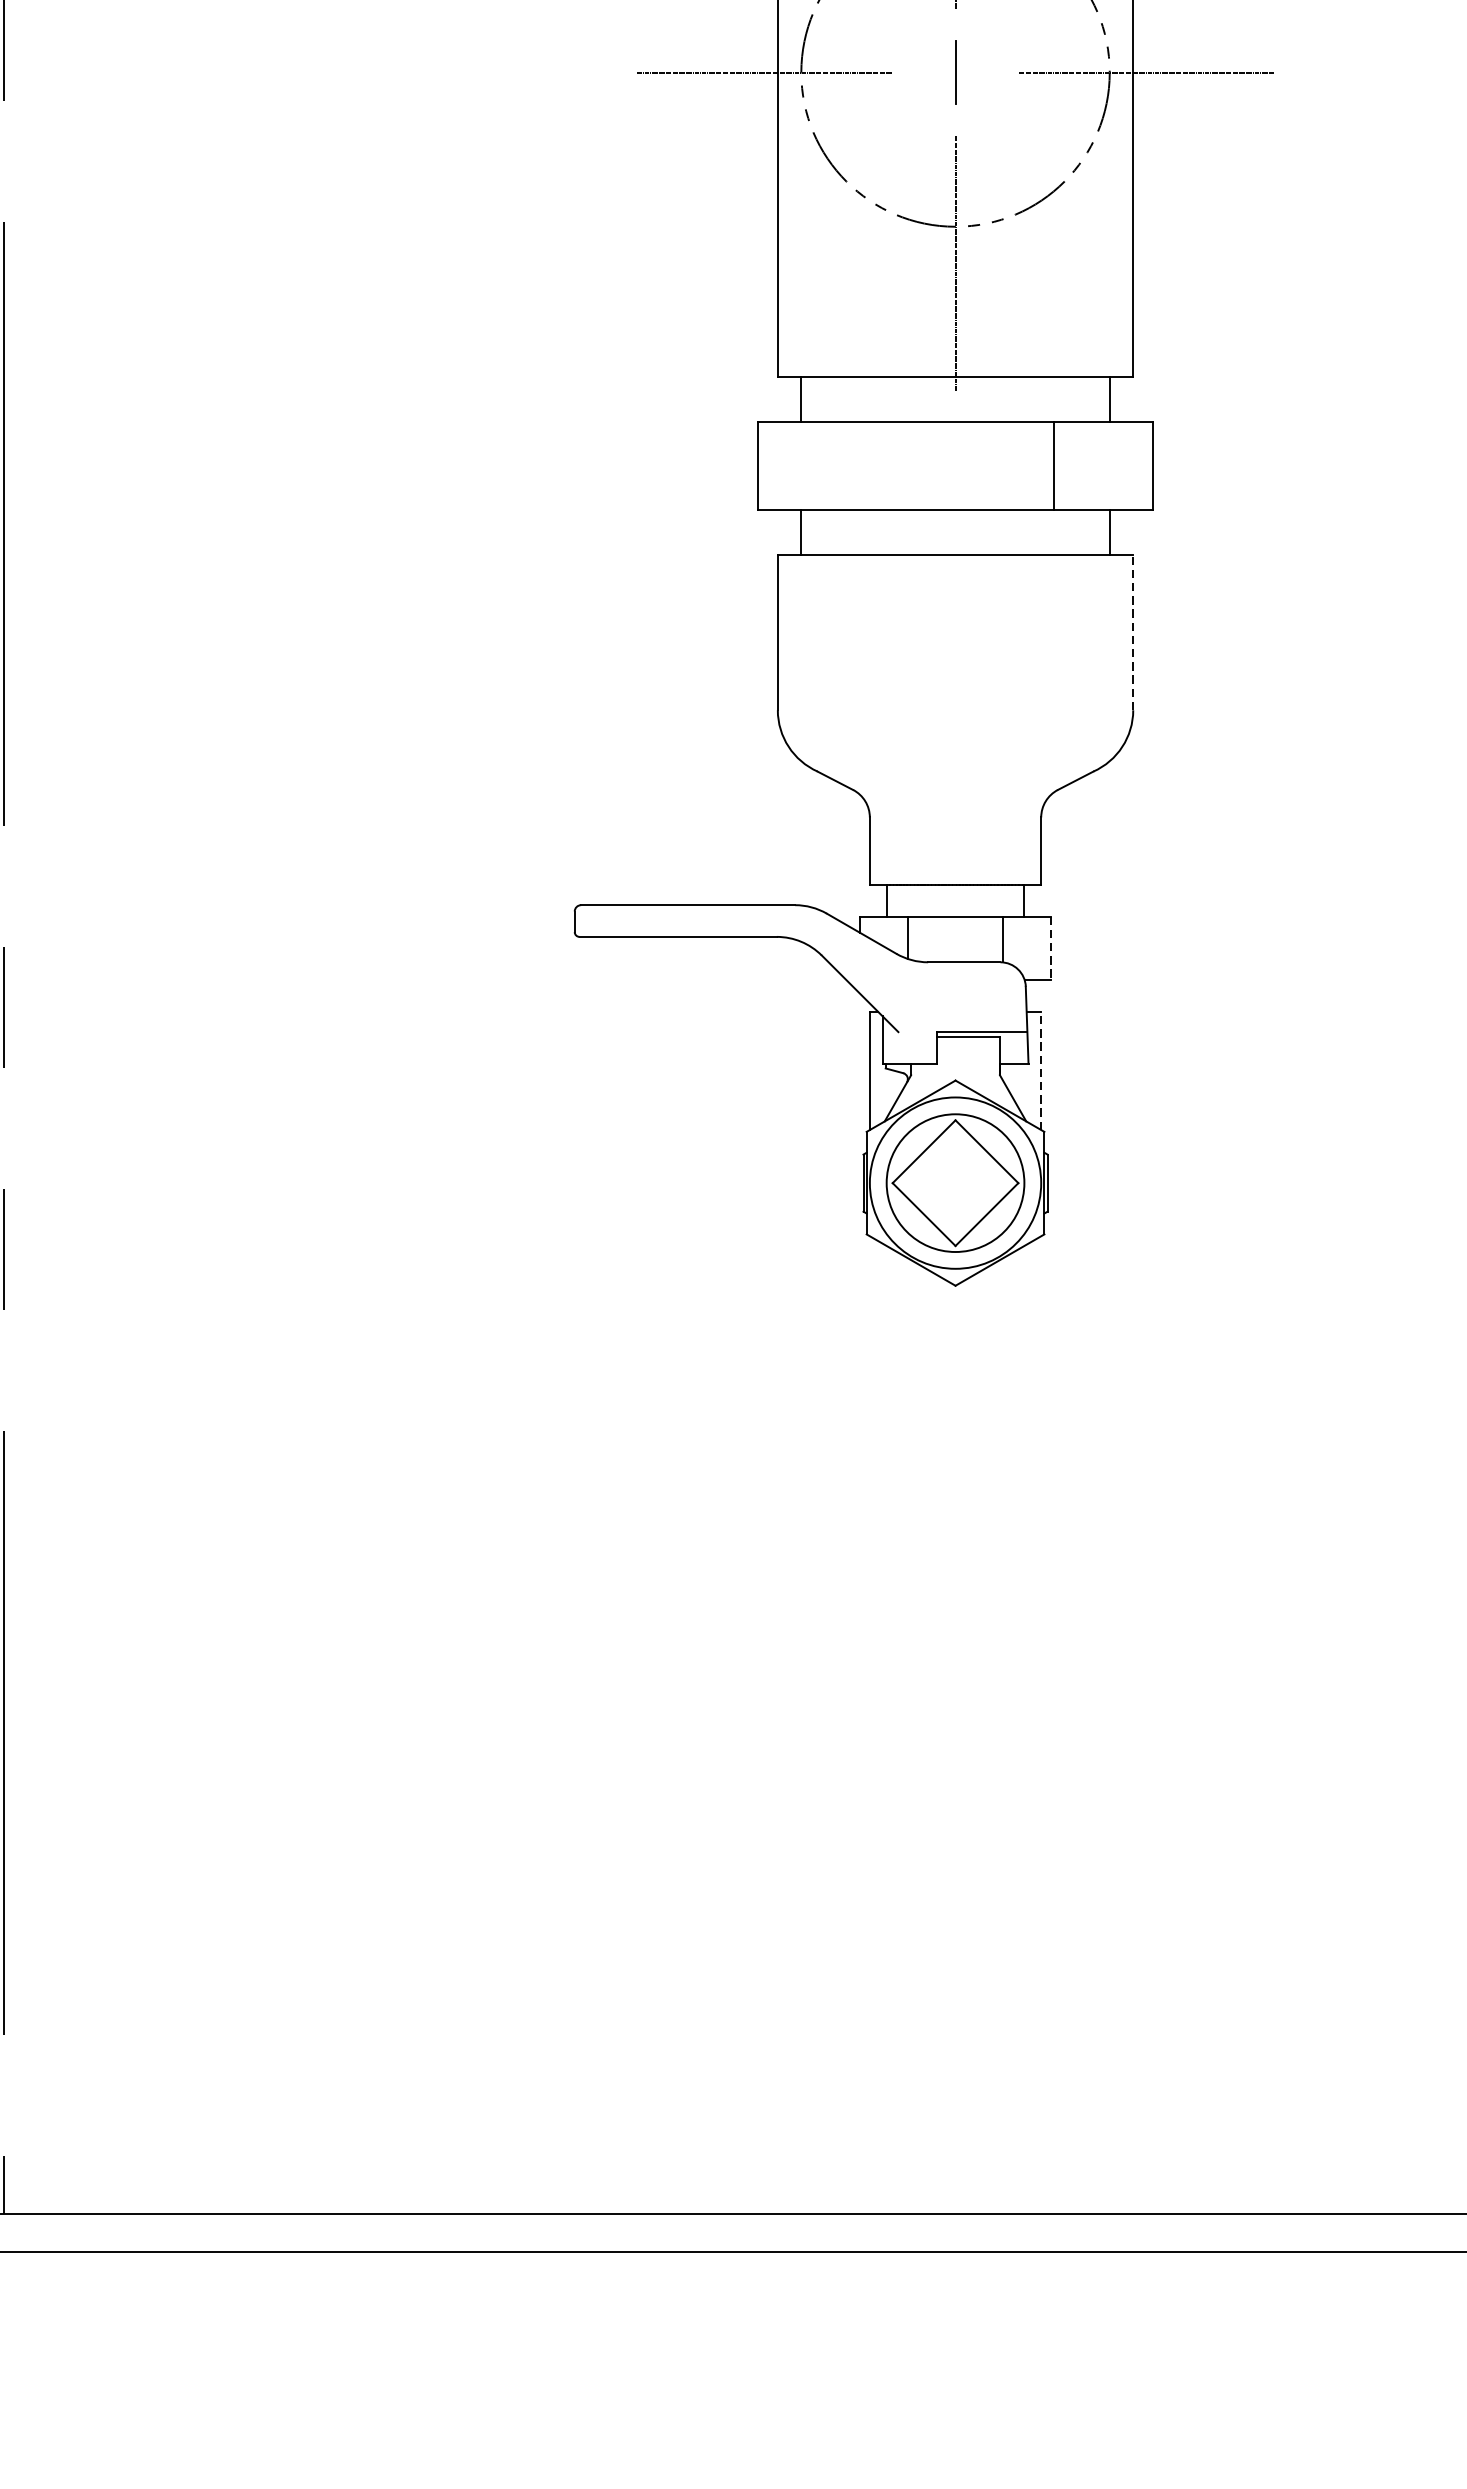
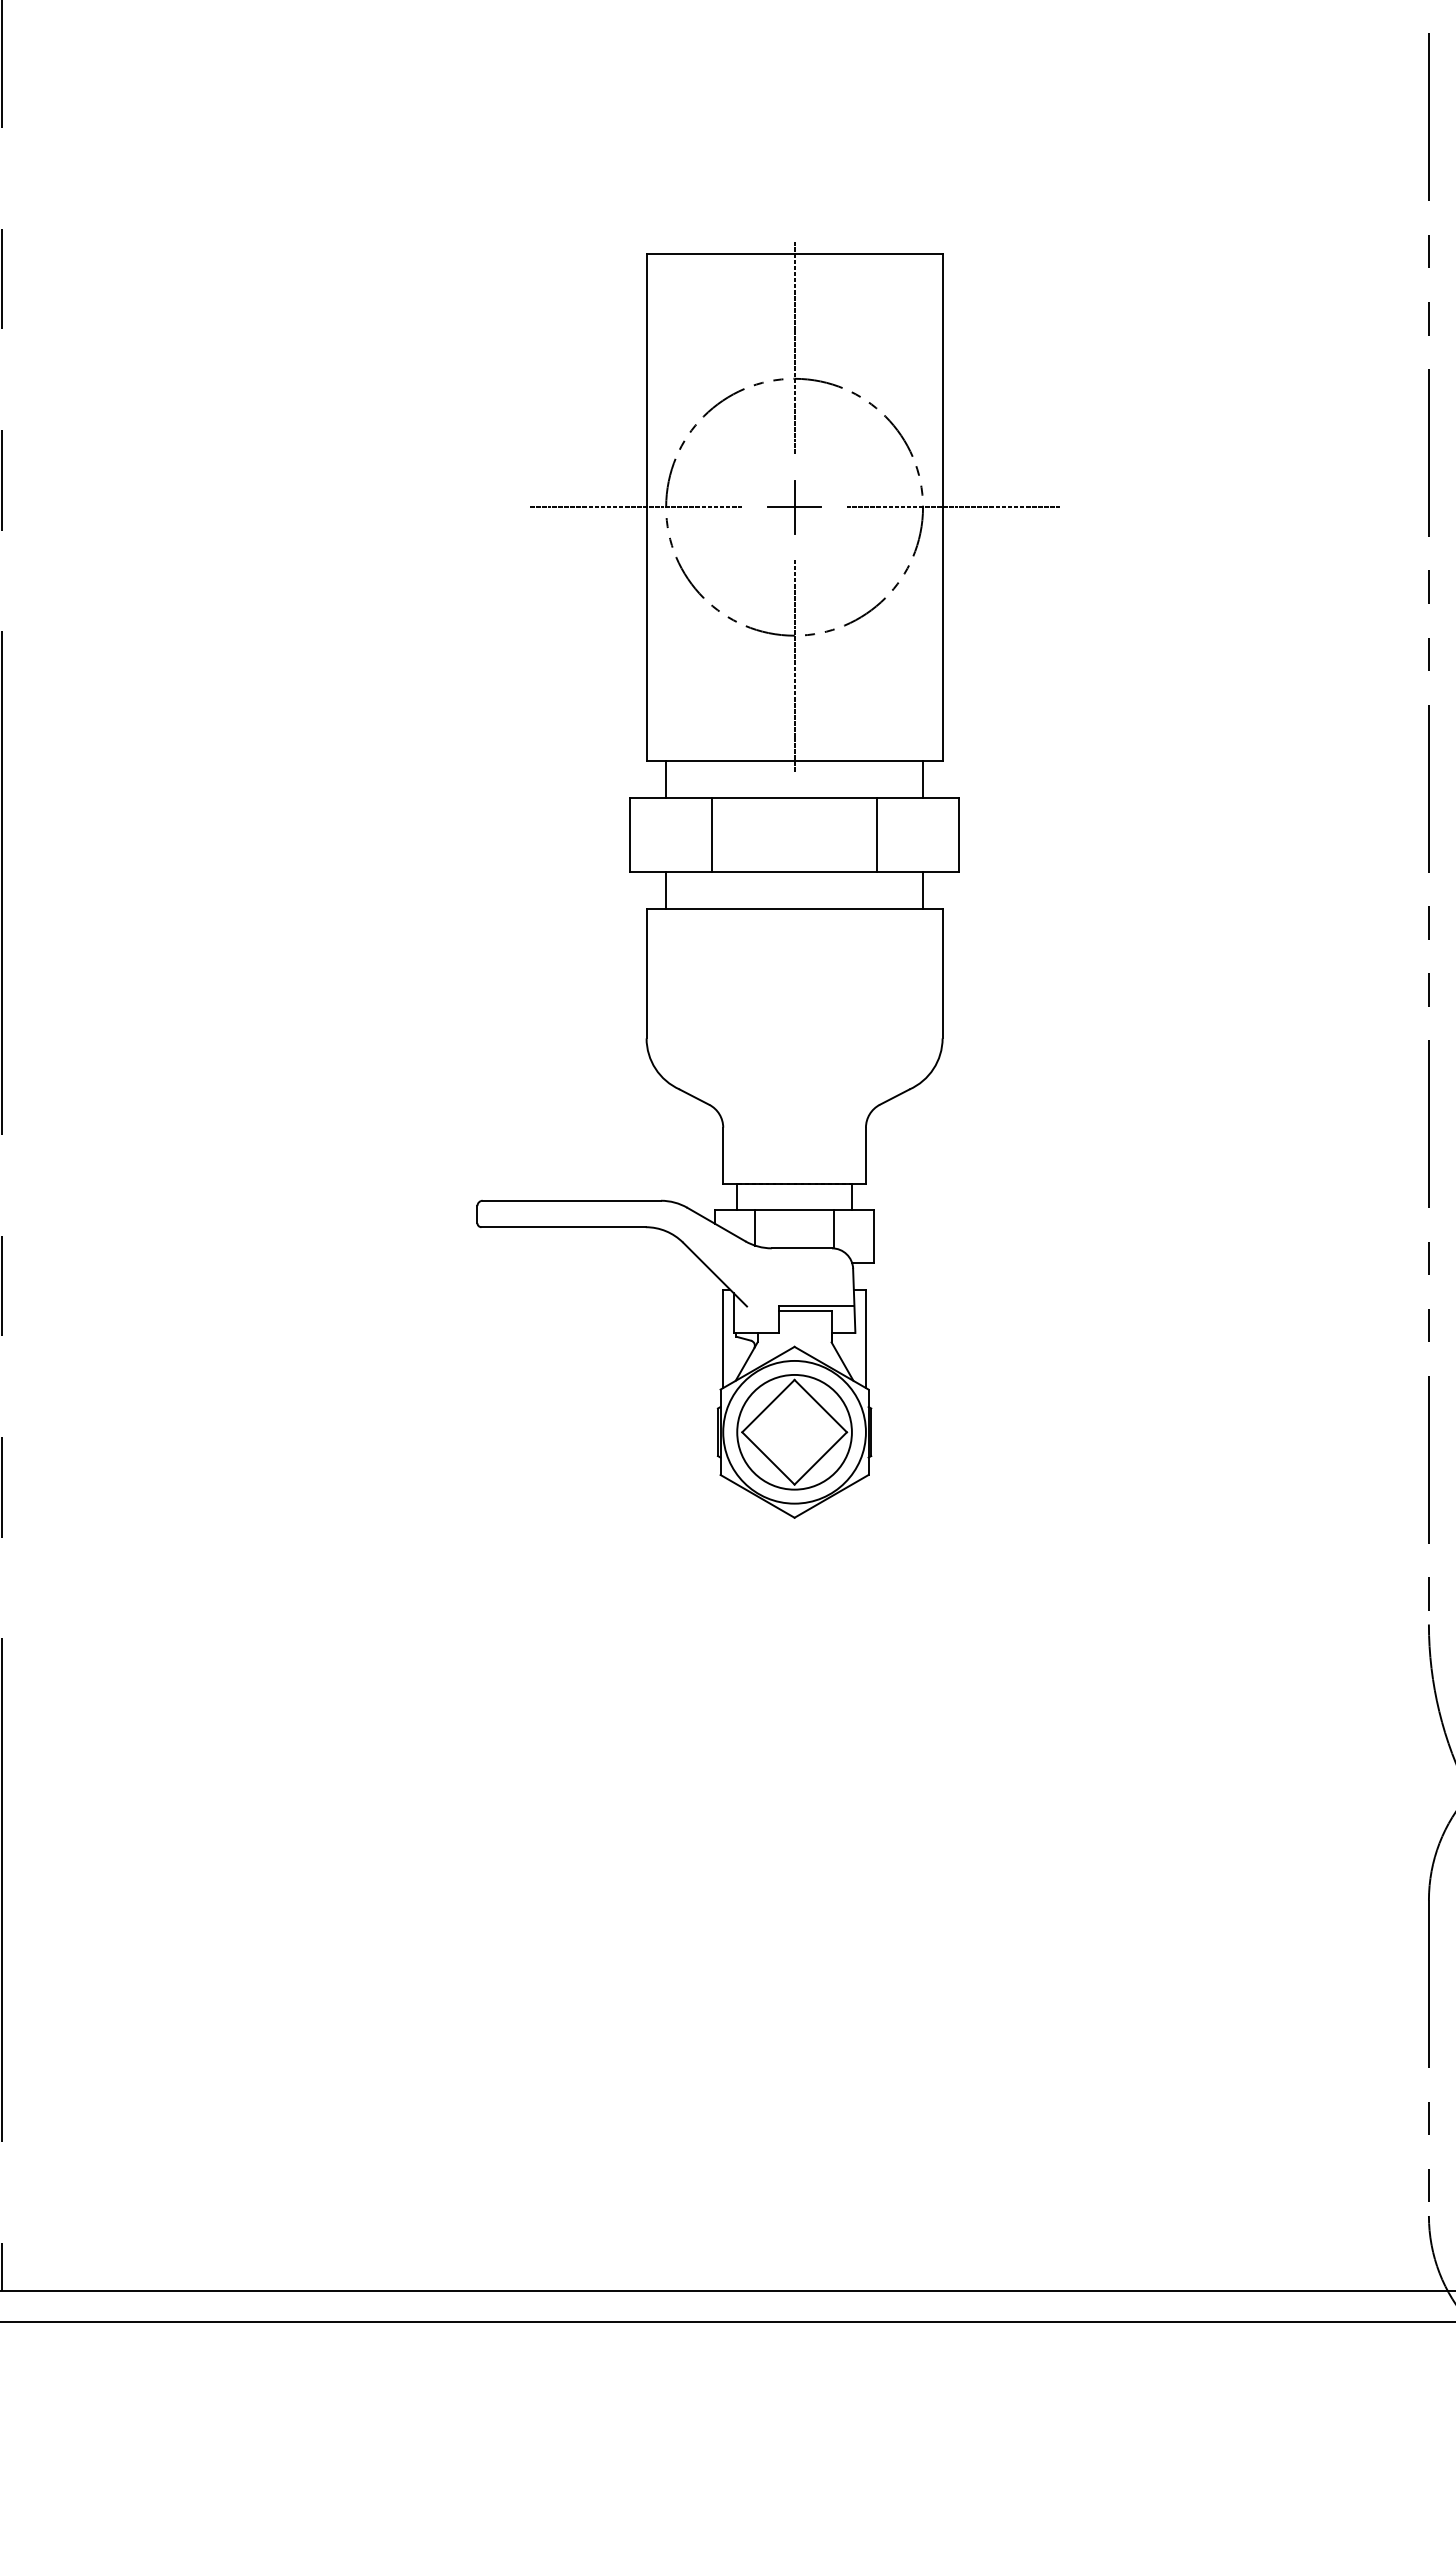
line: (955, 72) -> (794, 507), added
line: (856, 465) -> (712, 834), added
line: (1133, 632) -> (942, 973), dashed -> solid
line: (1050, 949) -> (873, 1237), dashed -> solid
line: (1040, 1070) -> (865, 1338), dashed -> solid

